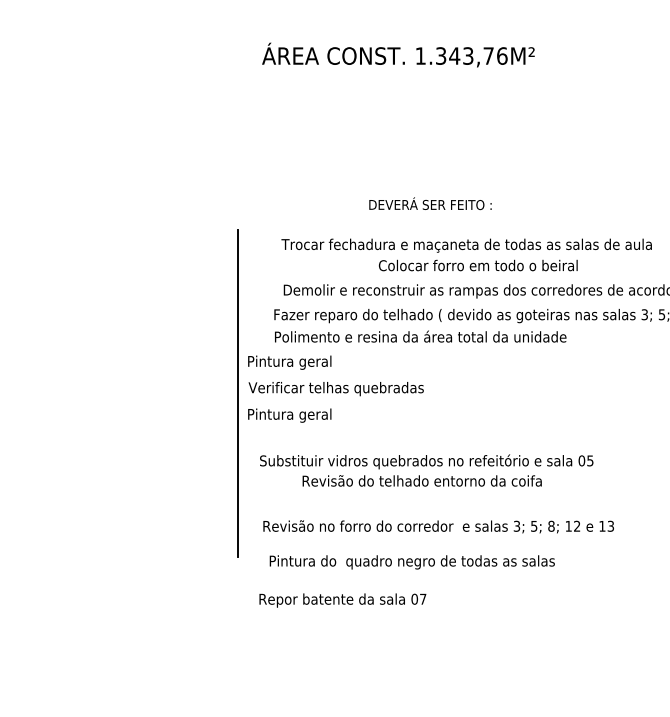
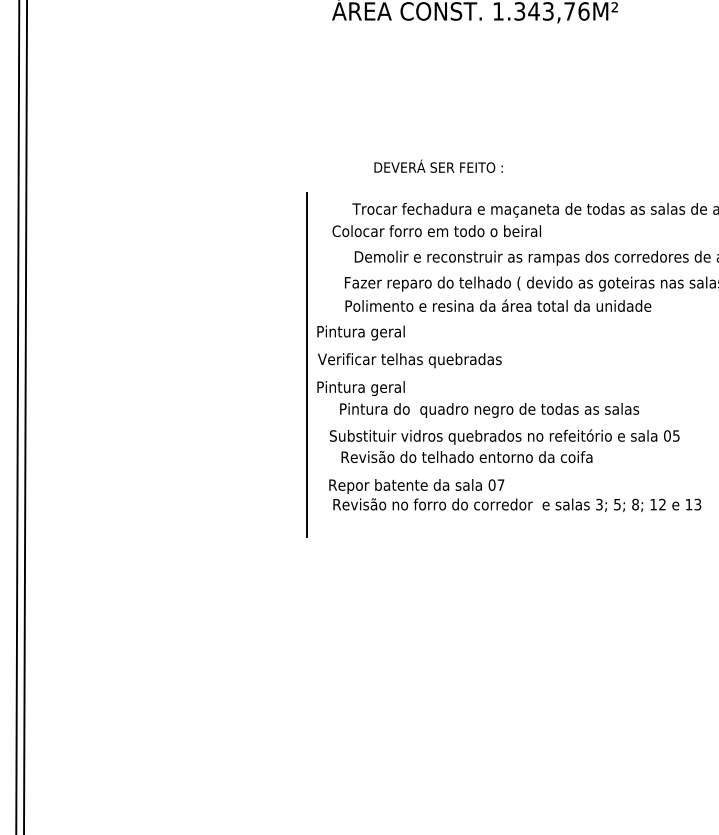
text: (430, 202) -> (438, 165), moved
text: (478, 265) -> (436, 231), moved
text: (421, 480) -> (466, 456), moved
text: (412, 562) -> (489, 410), moved
text: (342, 600) -> (416, 486), moved

